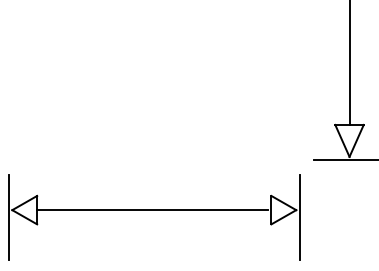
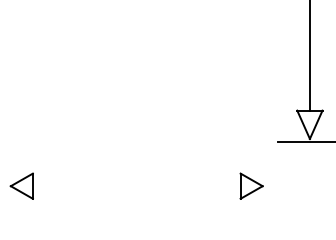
line: (152, 210) -> (135, 186), removed
line: (8, 216) -> (7, 191), removed
line: (299, 216) -> (265, 191), removed

